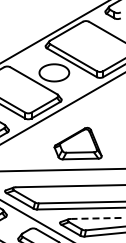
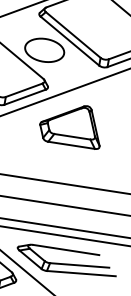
part: (77, 143) -> (70, 124), moved
line: (95, 218) -> (65, 249), dashed -> solid

